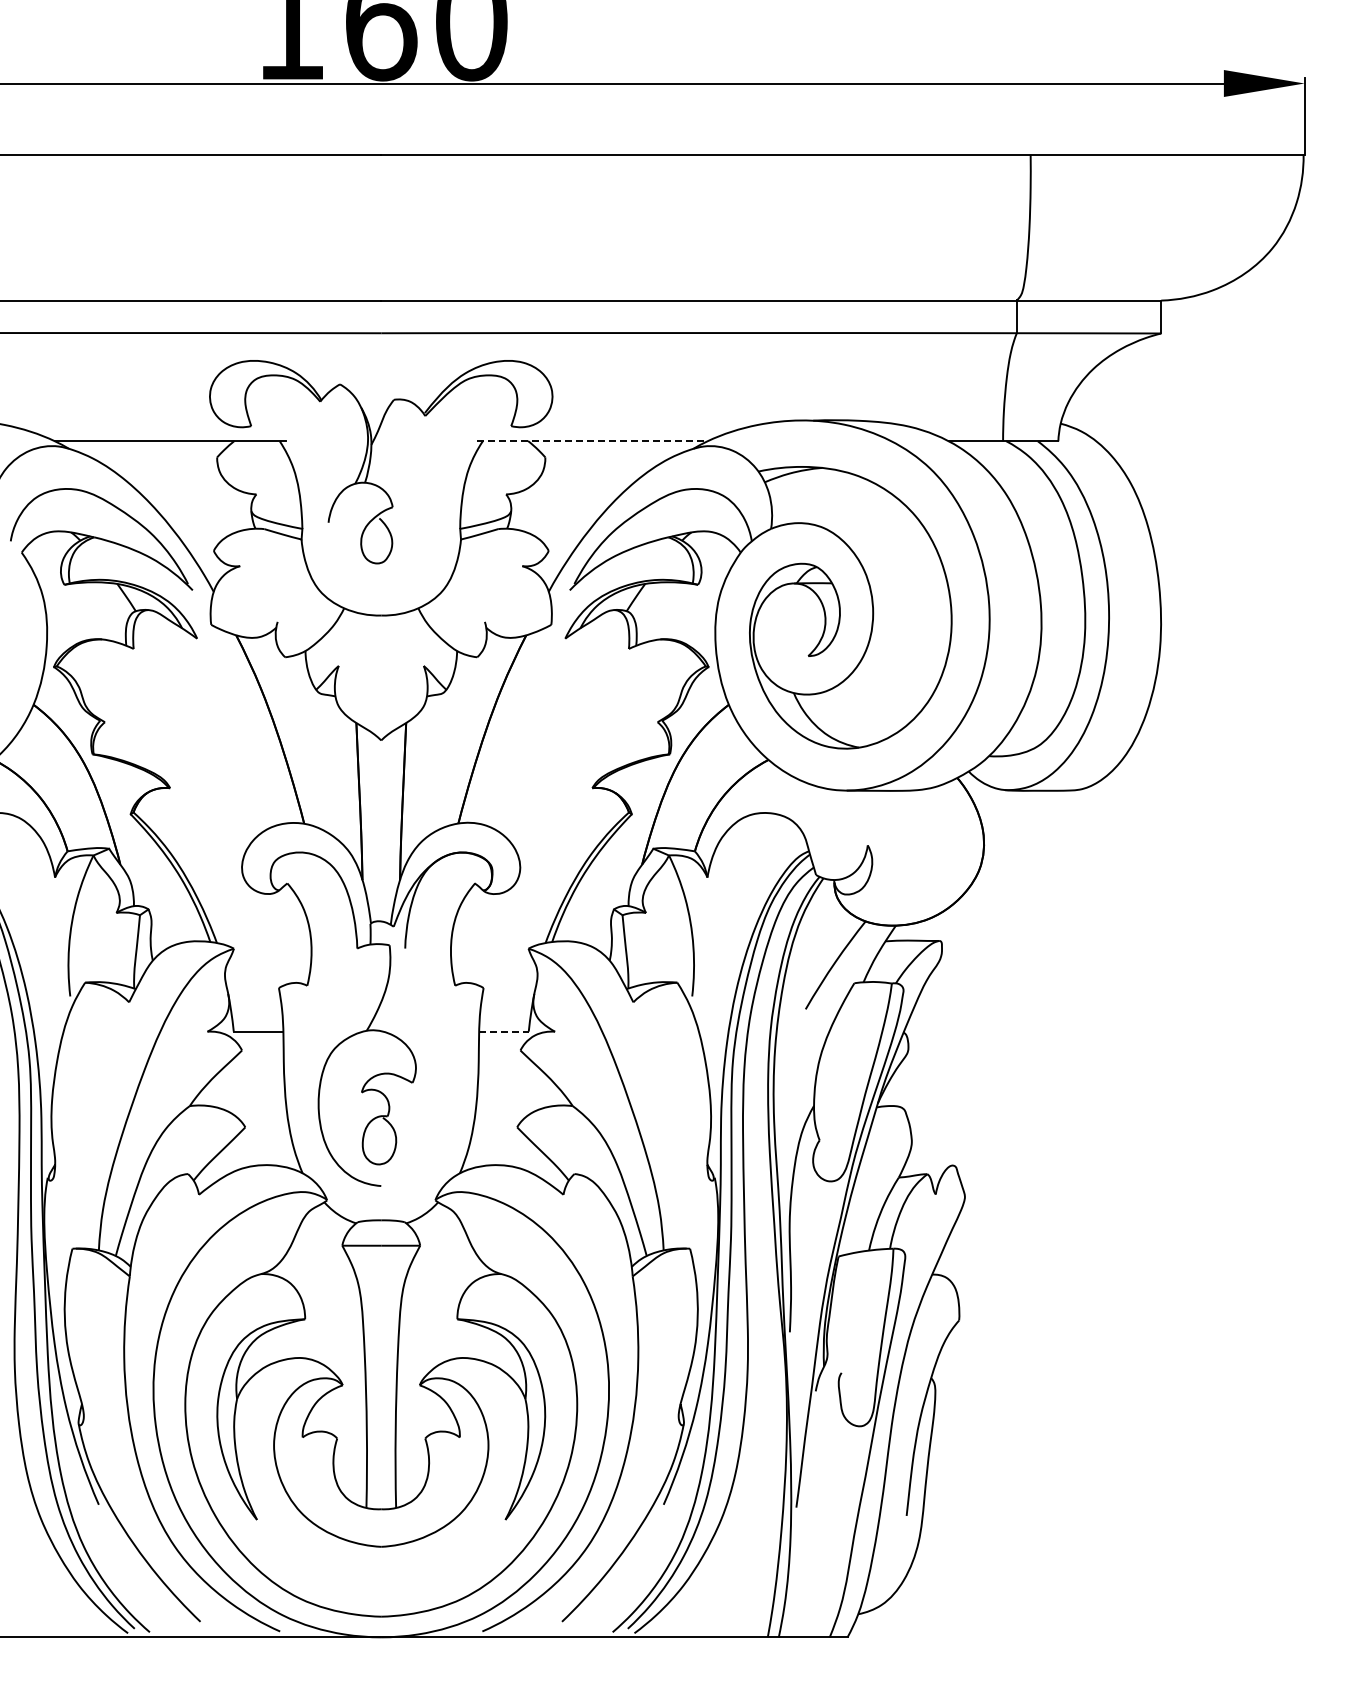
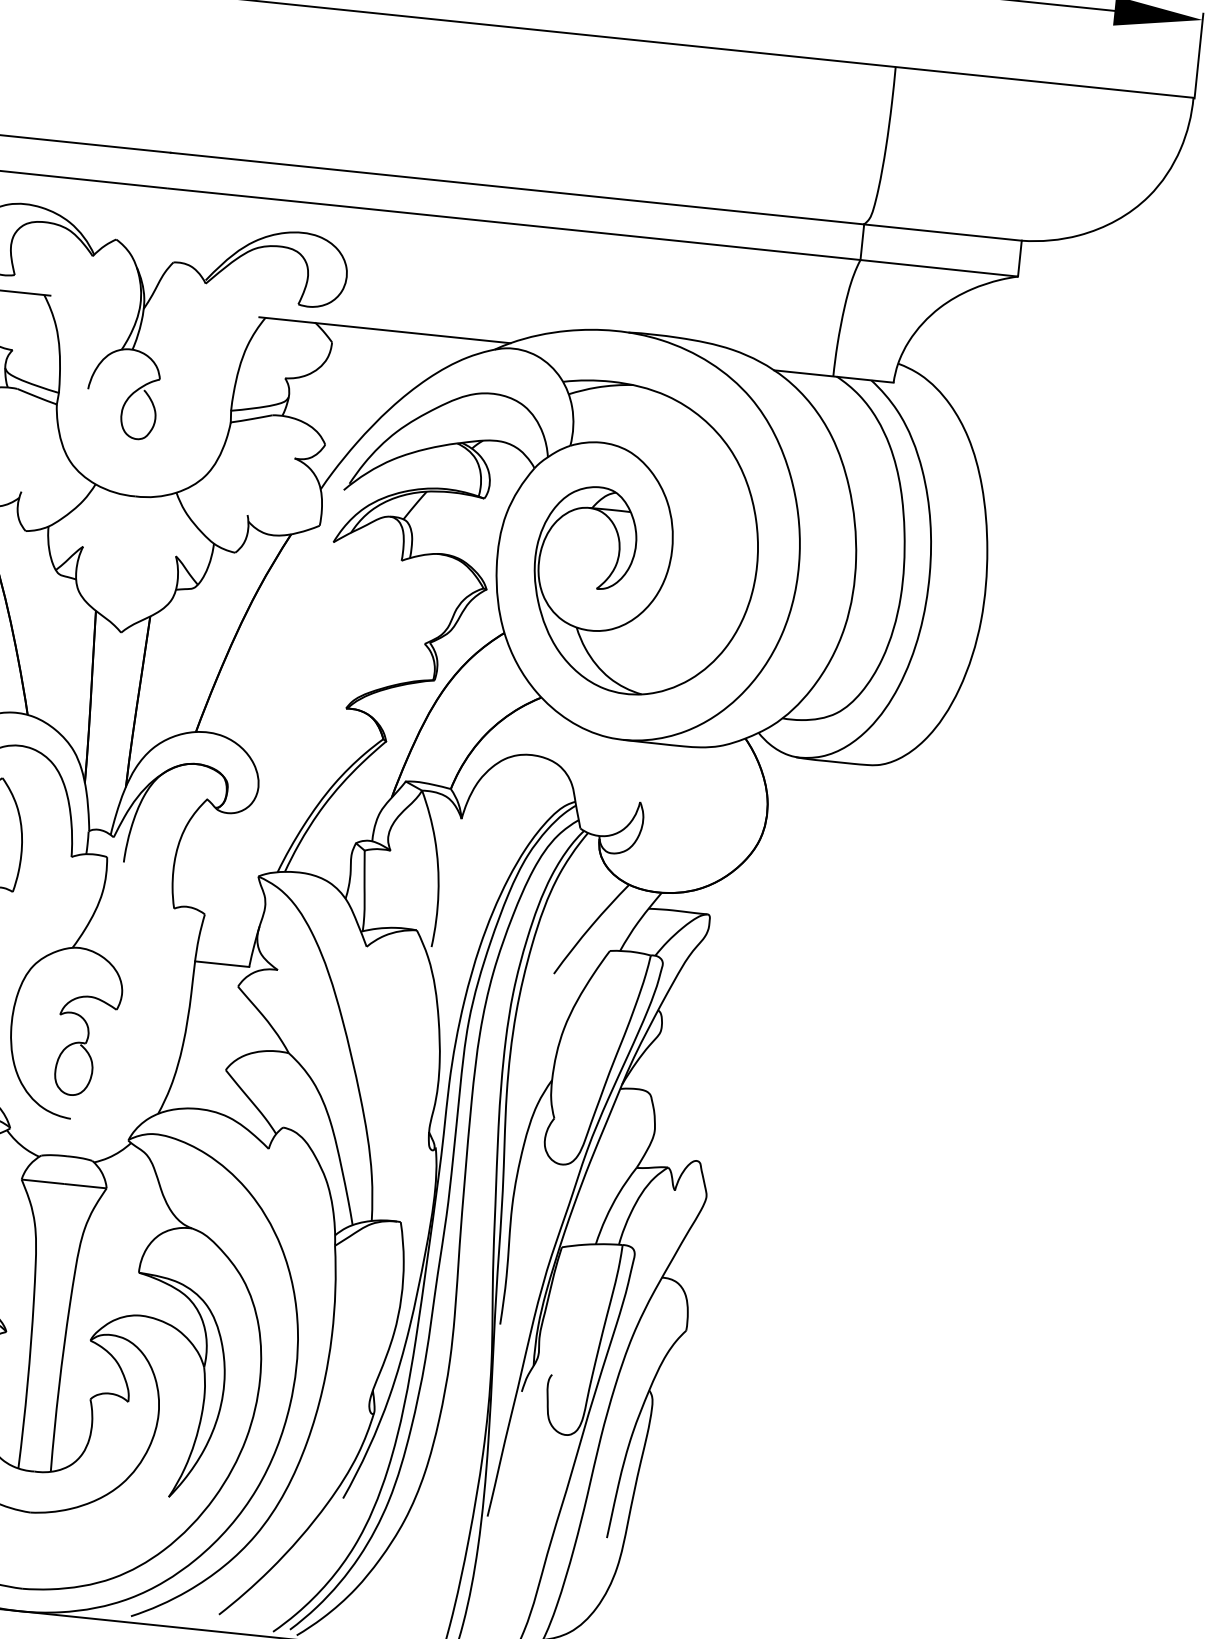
line: (592, 441) -> (385, 330), dashed -> solid
line: (503, 1031) -> (221, 964), dashed -> solid

